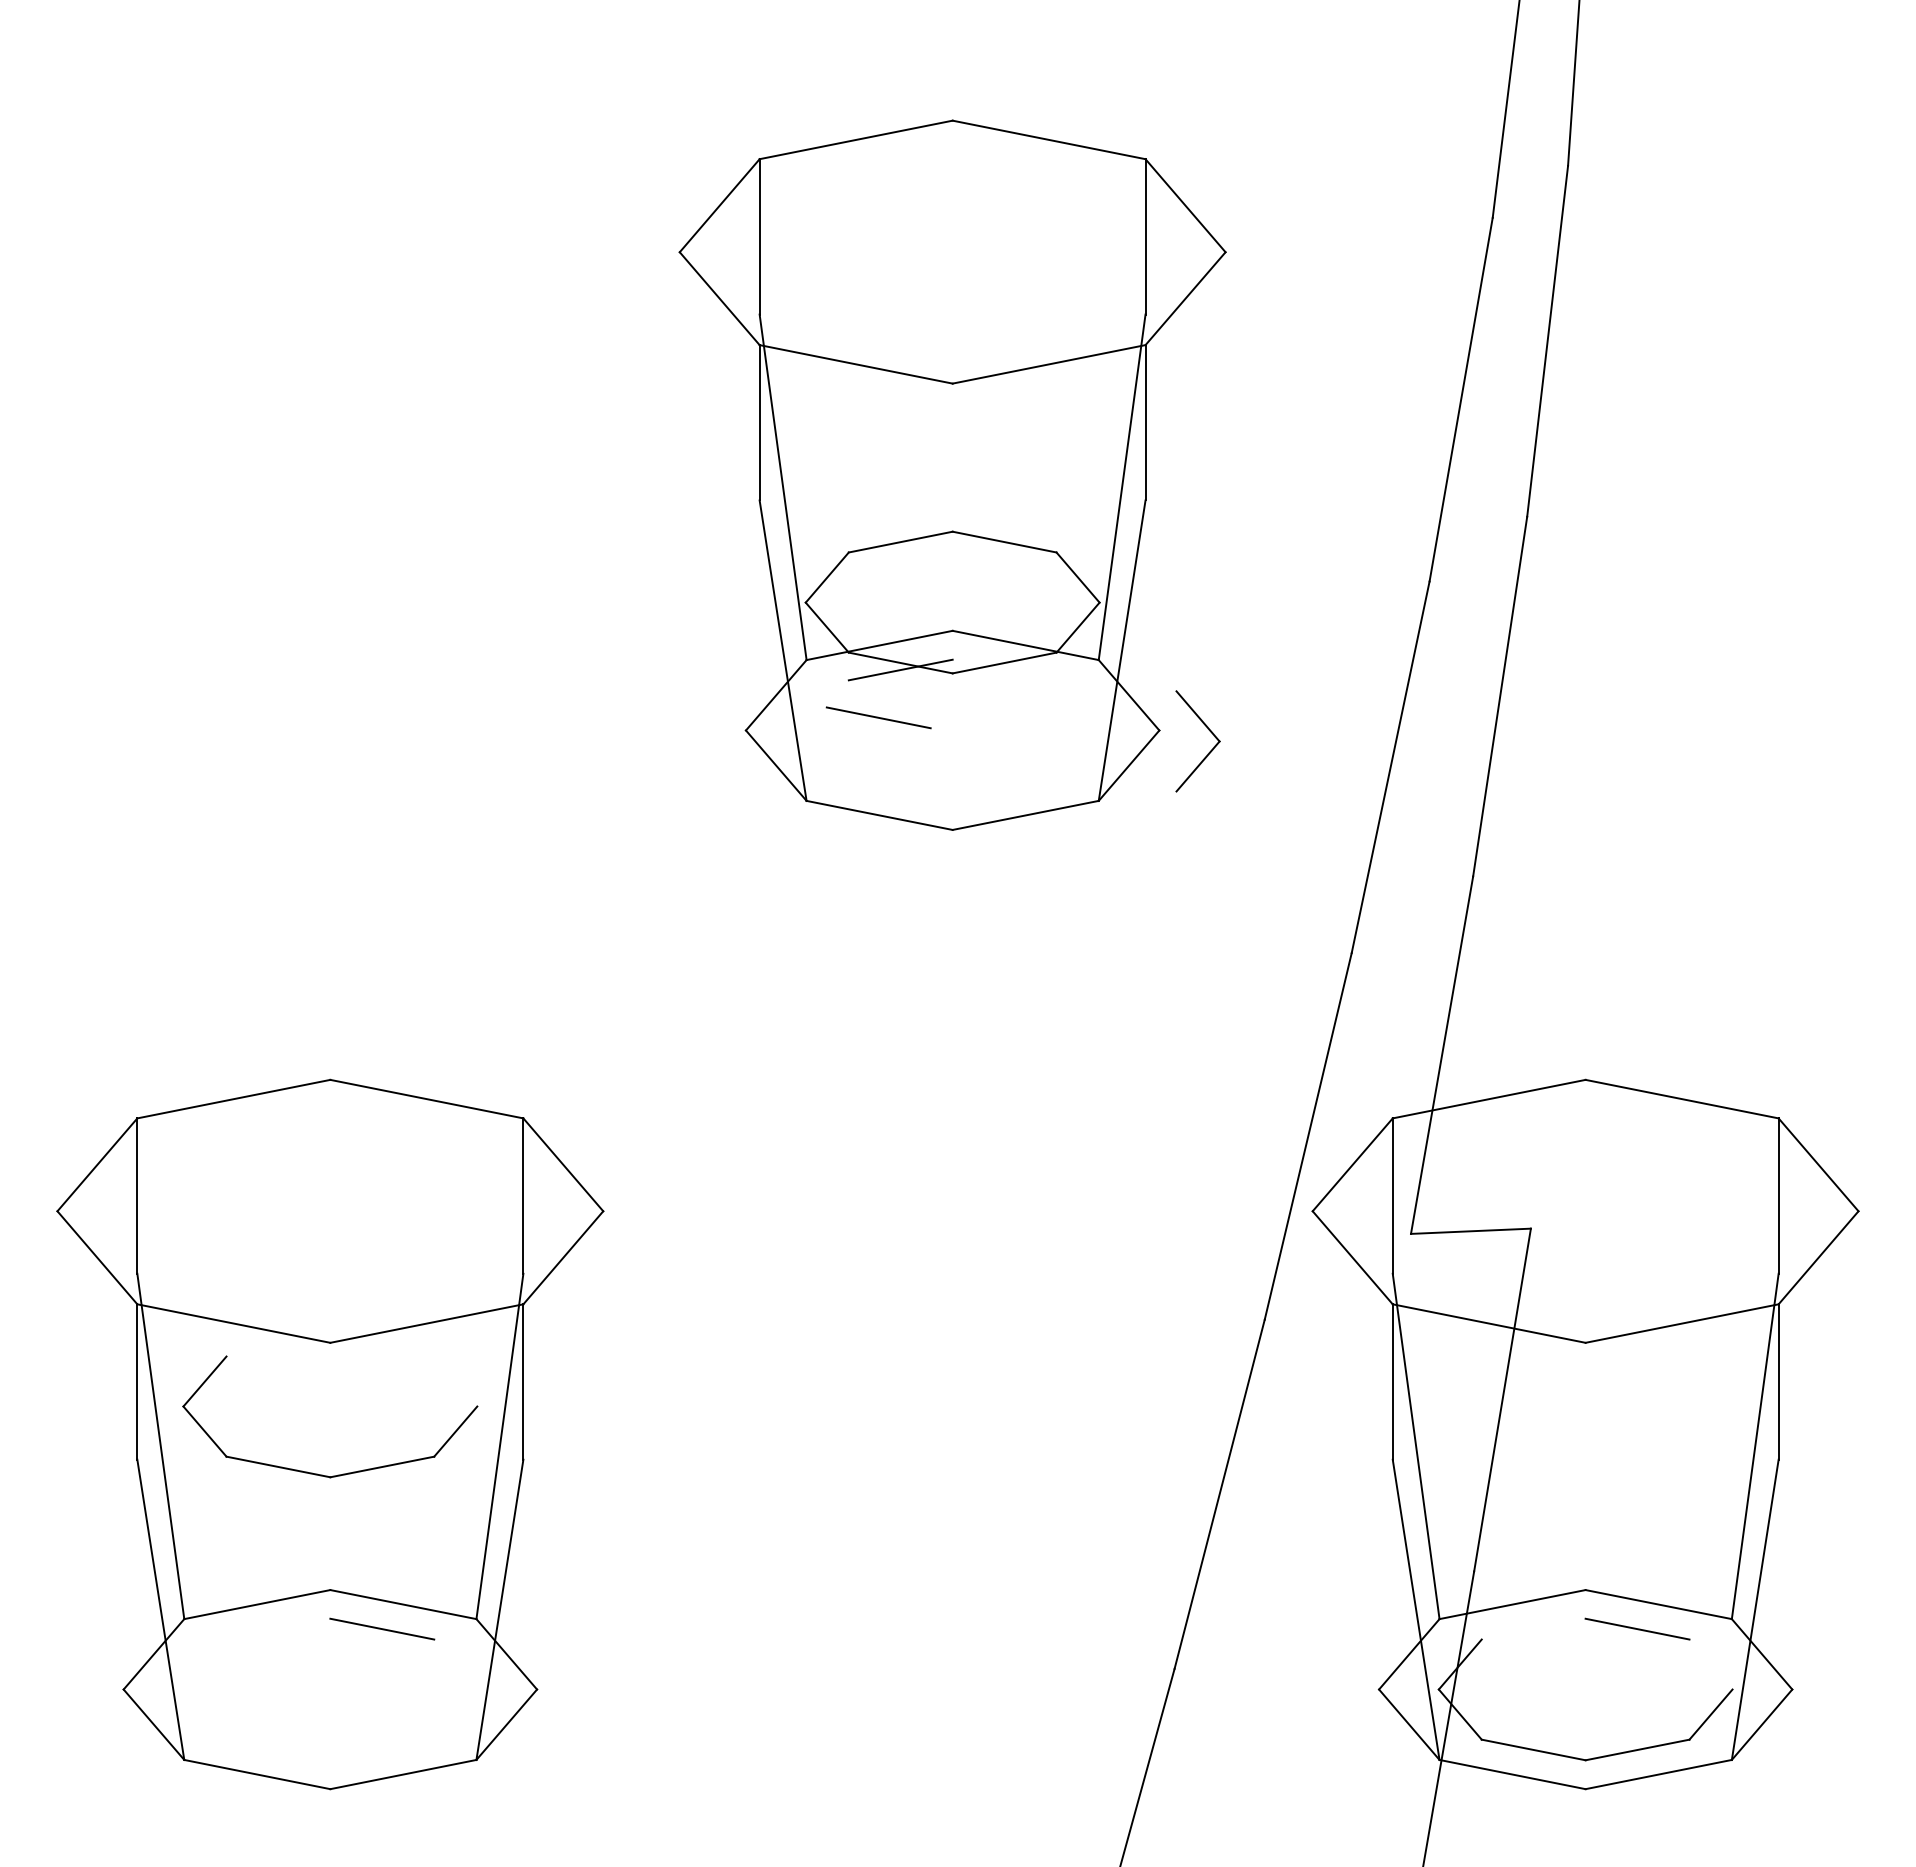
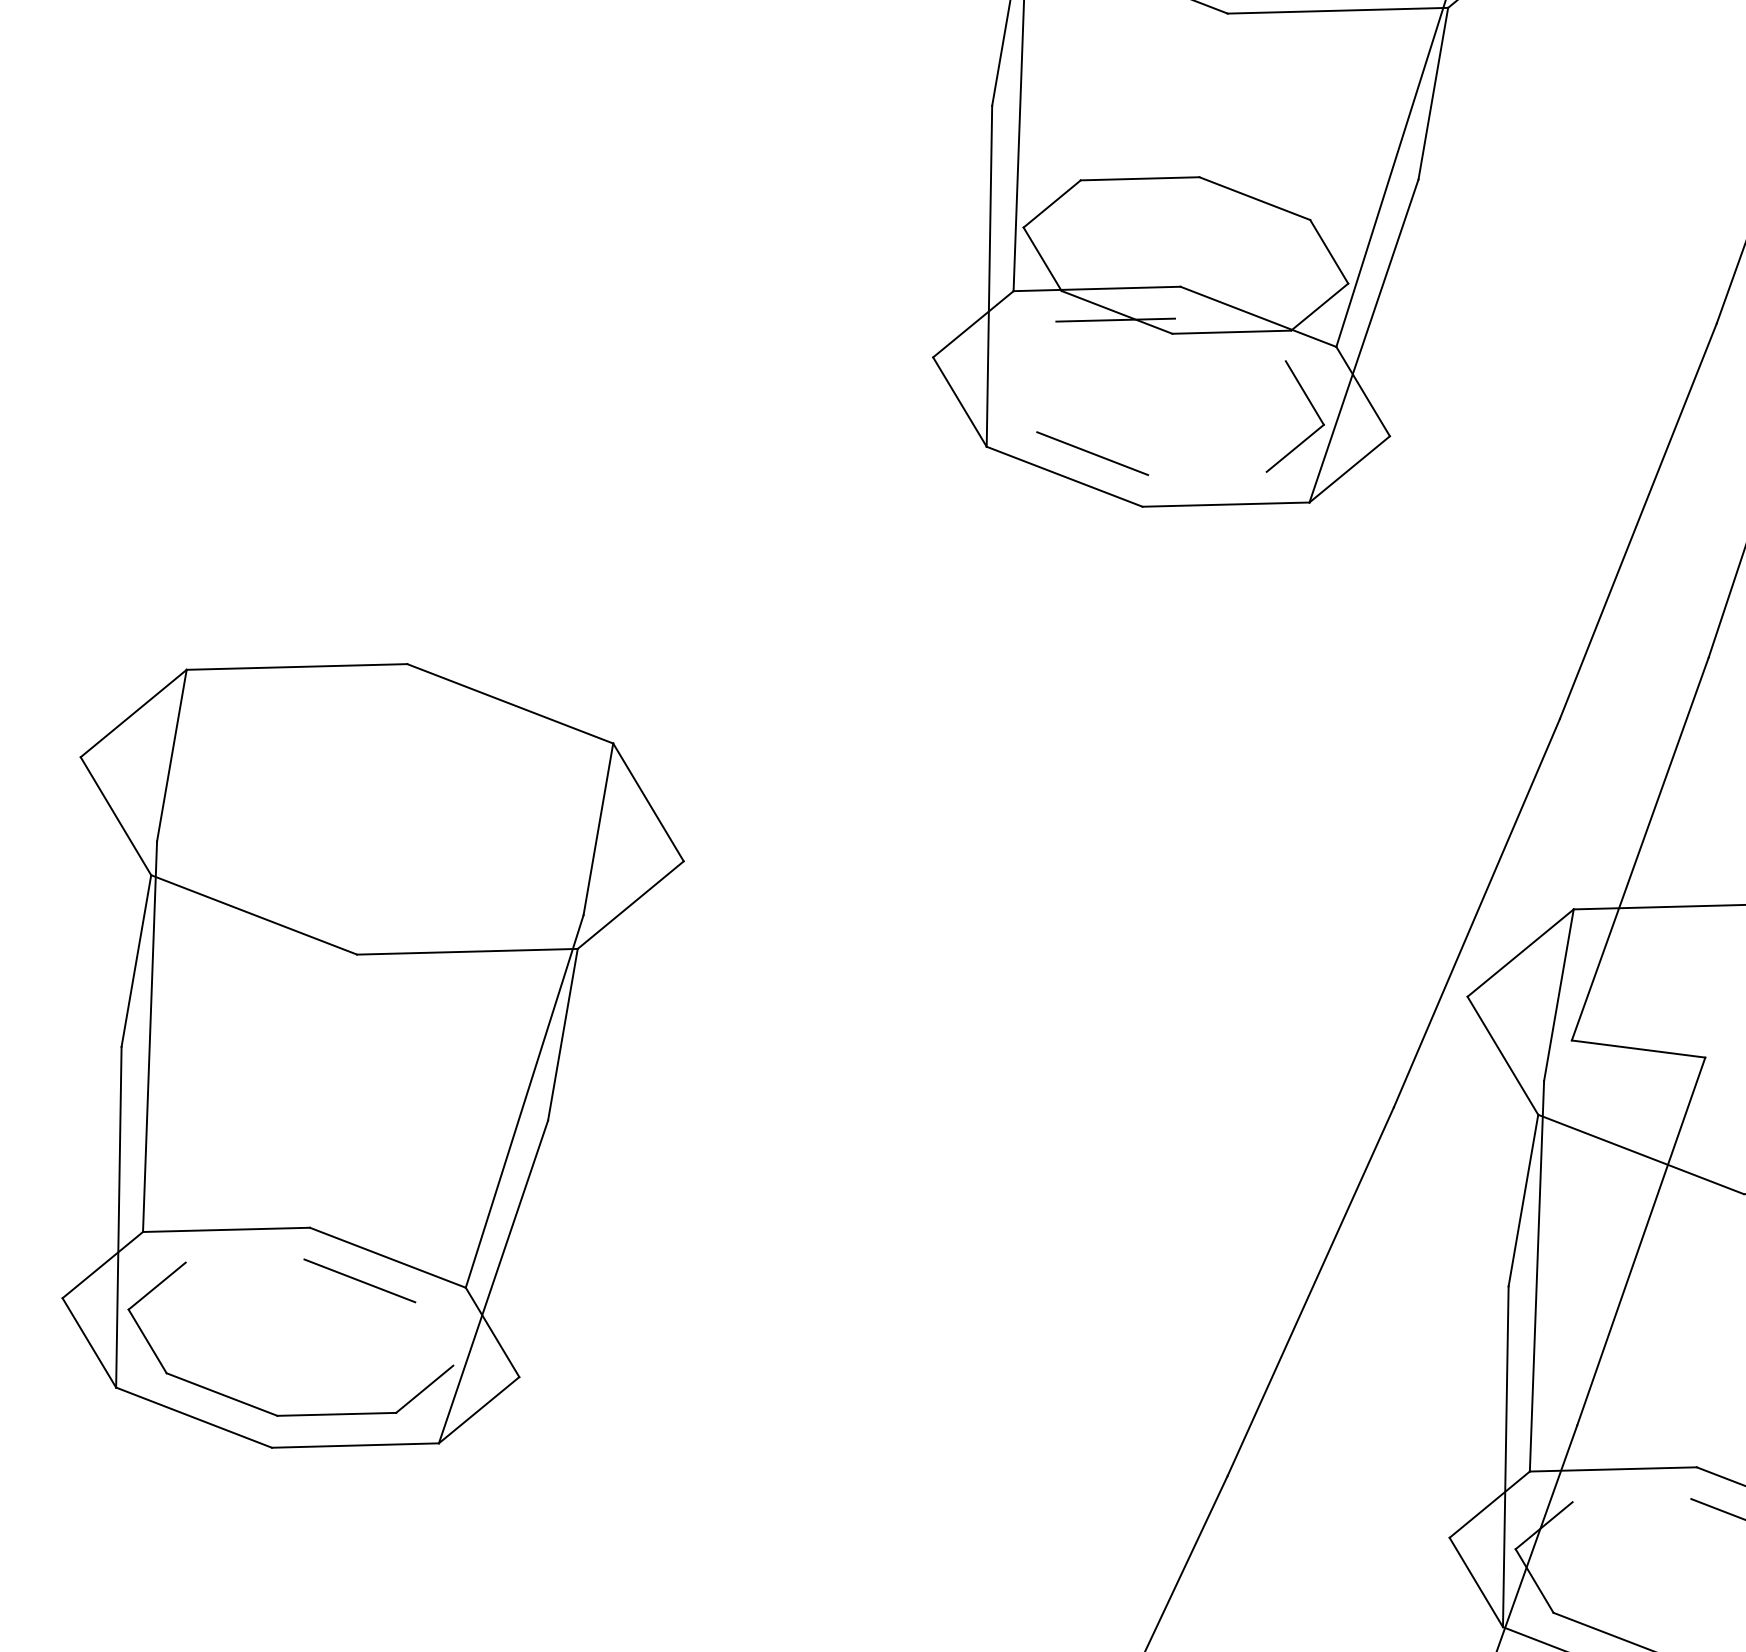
line: (878, 717) -> (1092, 453), moved
part: (1208, 730) -> (1313, 410), moved
part: (317, 1473) -> (263, 1409), moved

